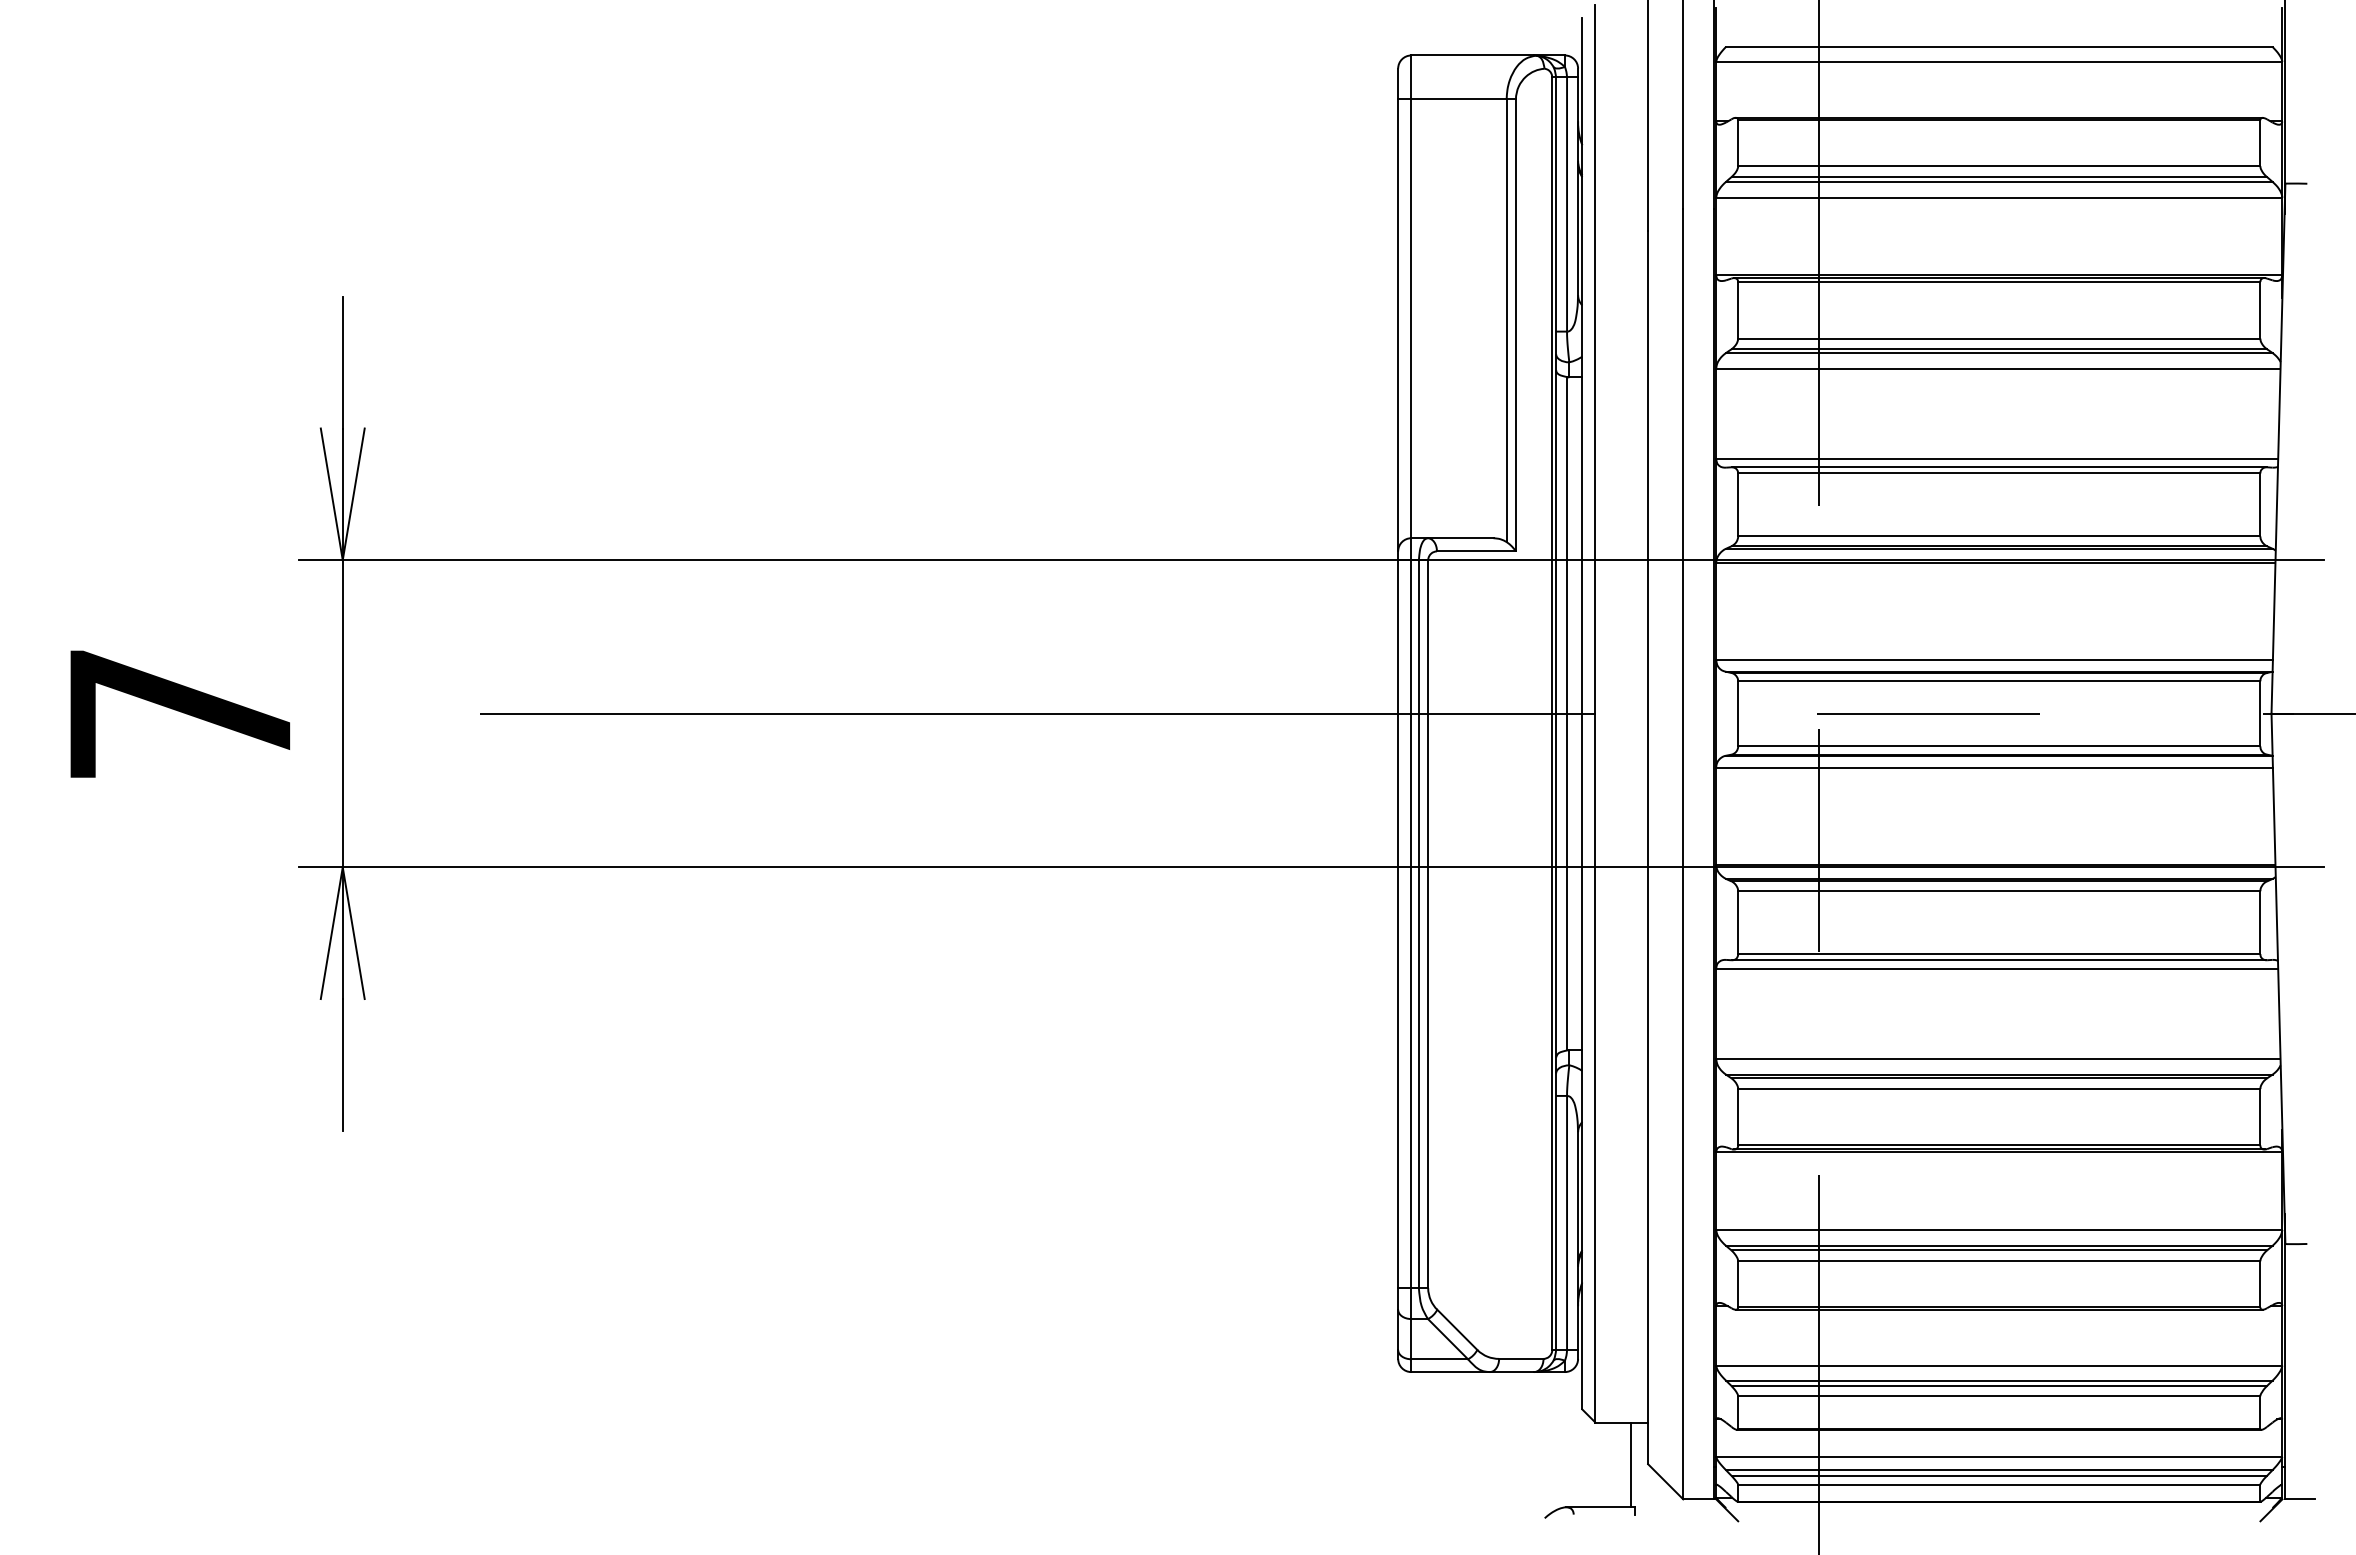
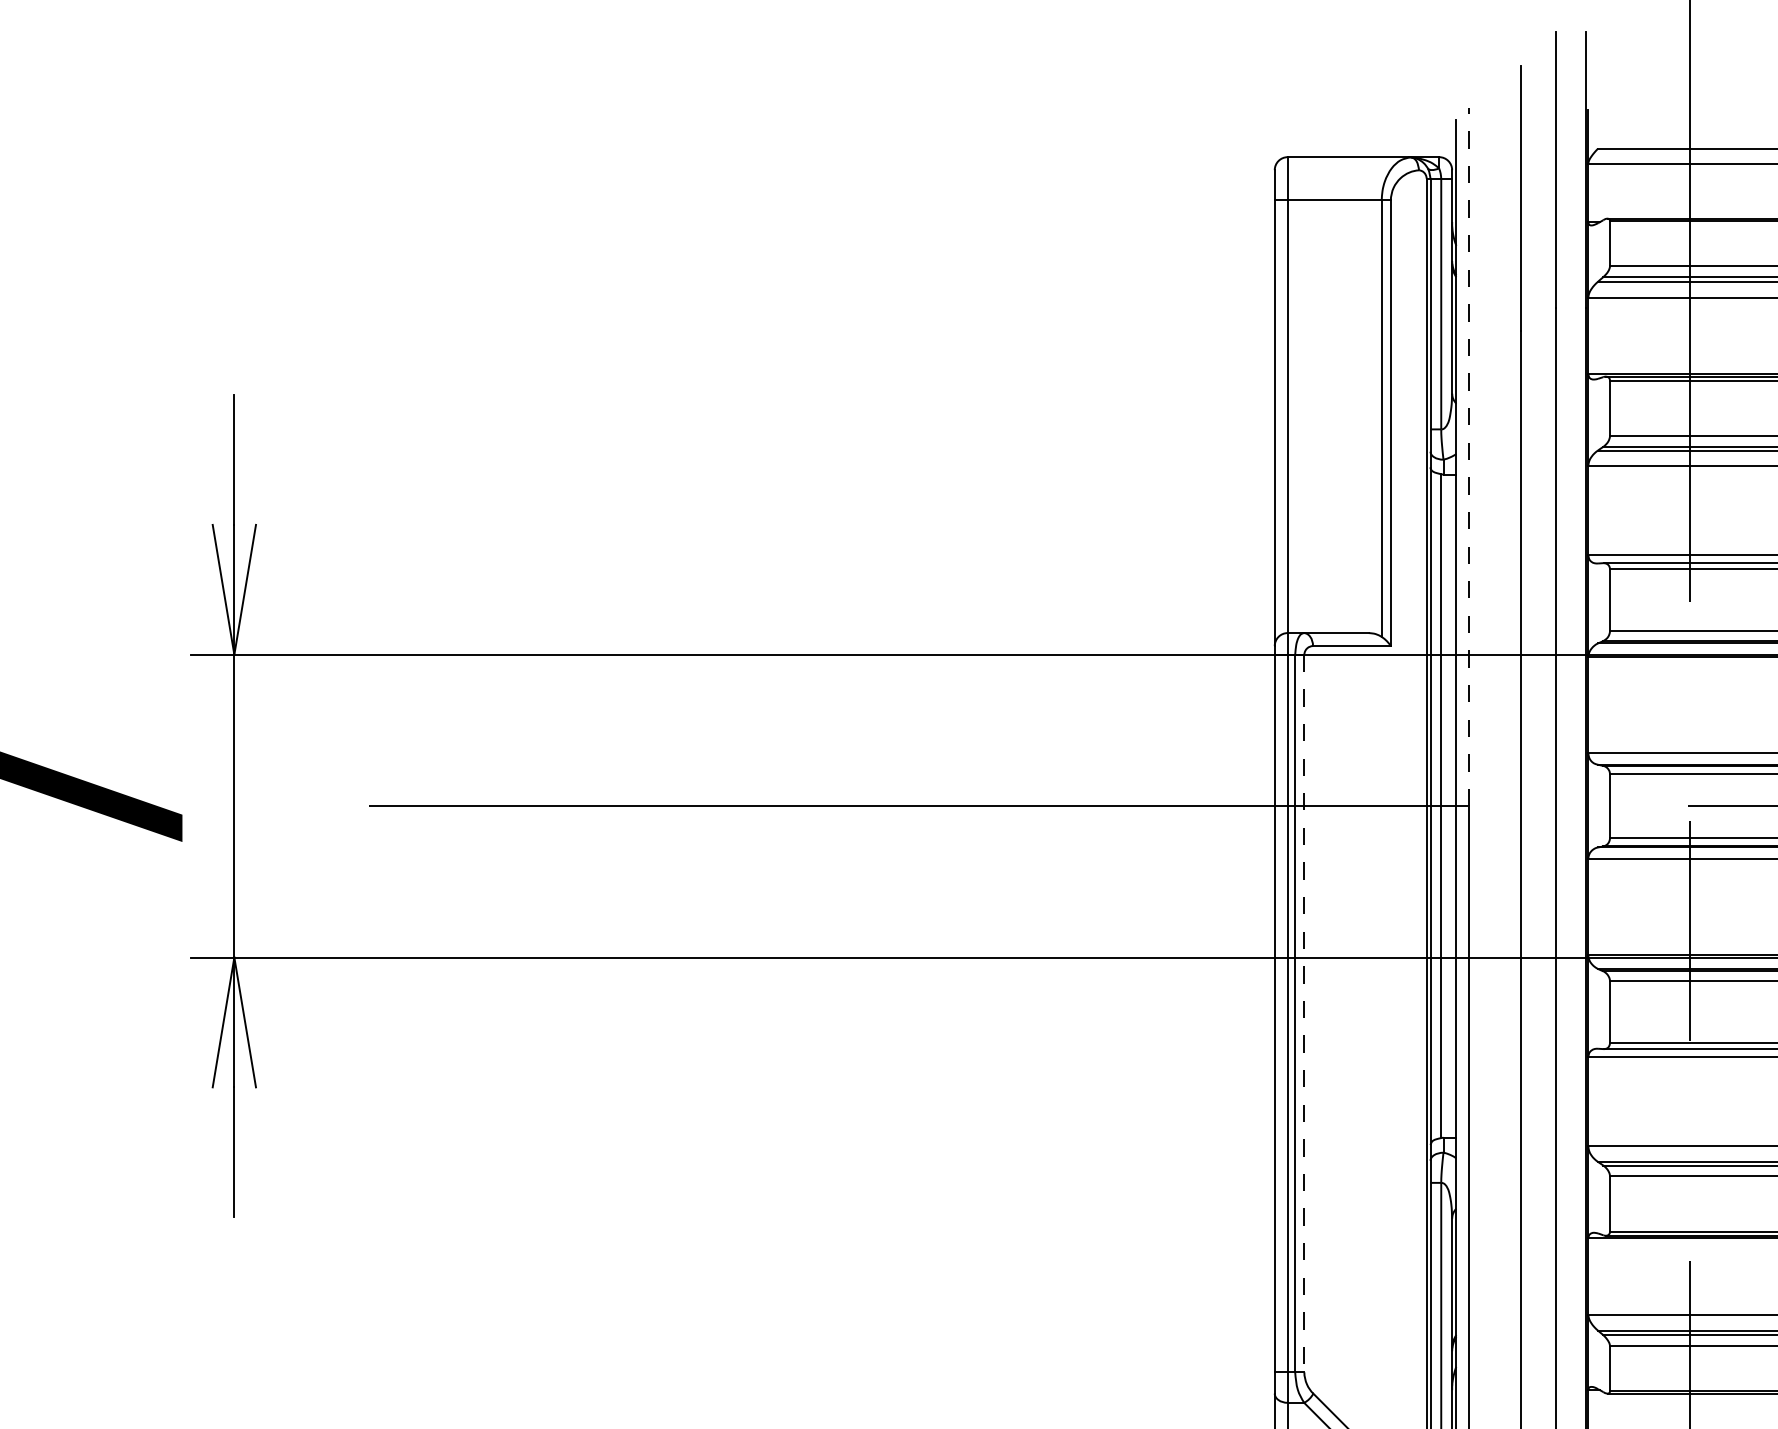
line: (1595, 358) -> (1469, 455), solid -> dashed
line: (1428, 924) -> (1304, 1013), solid -> dashed

